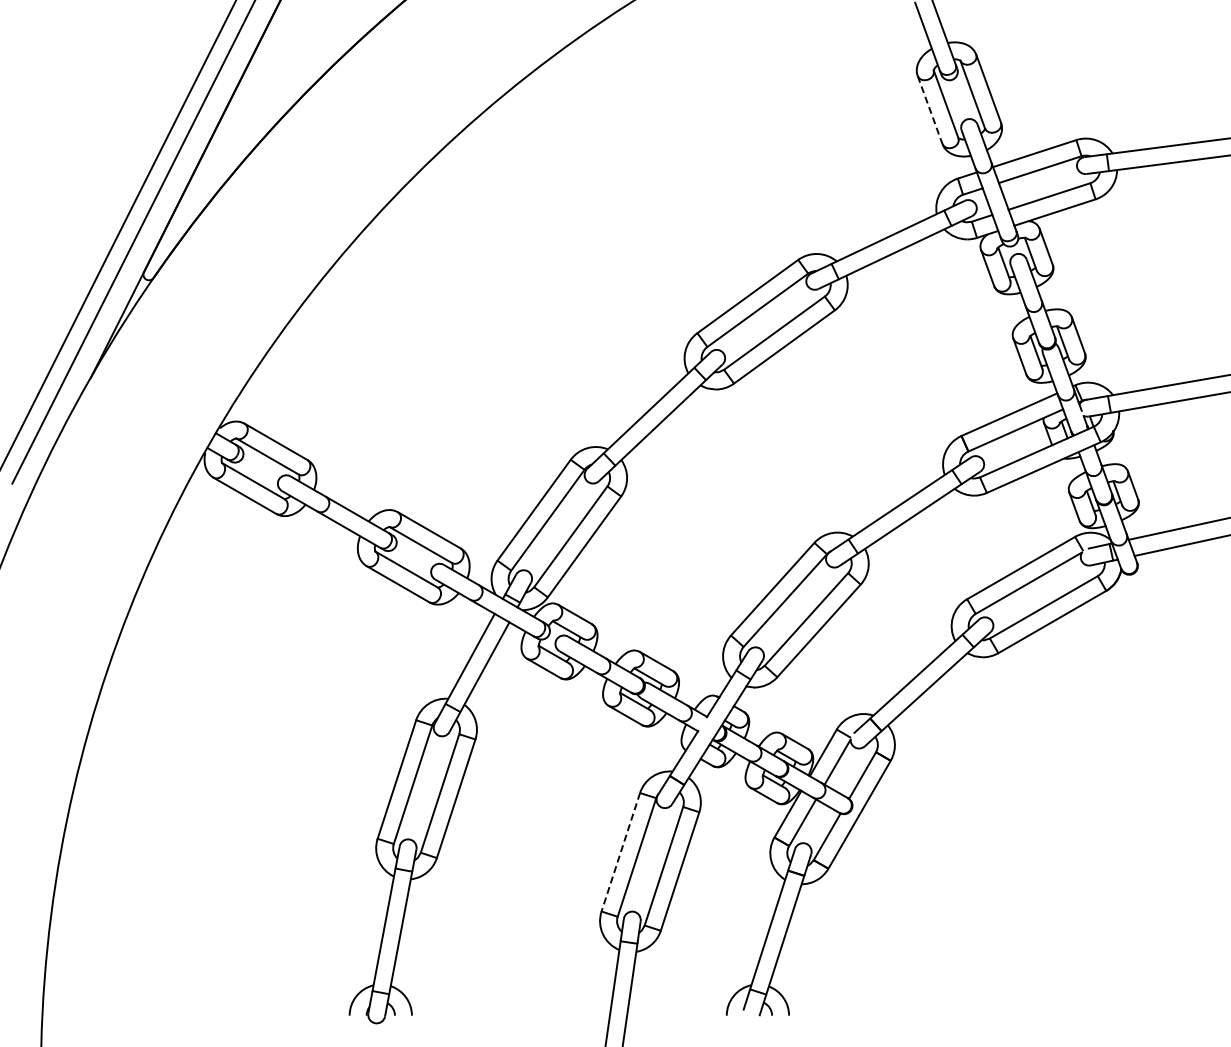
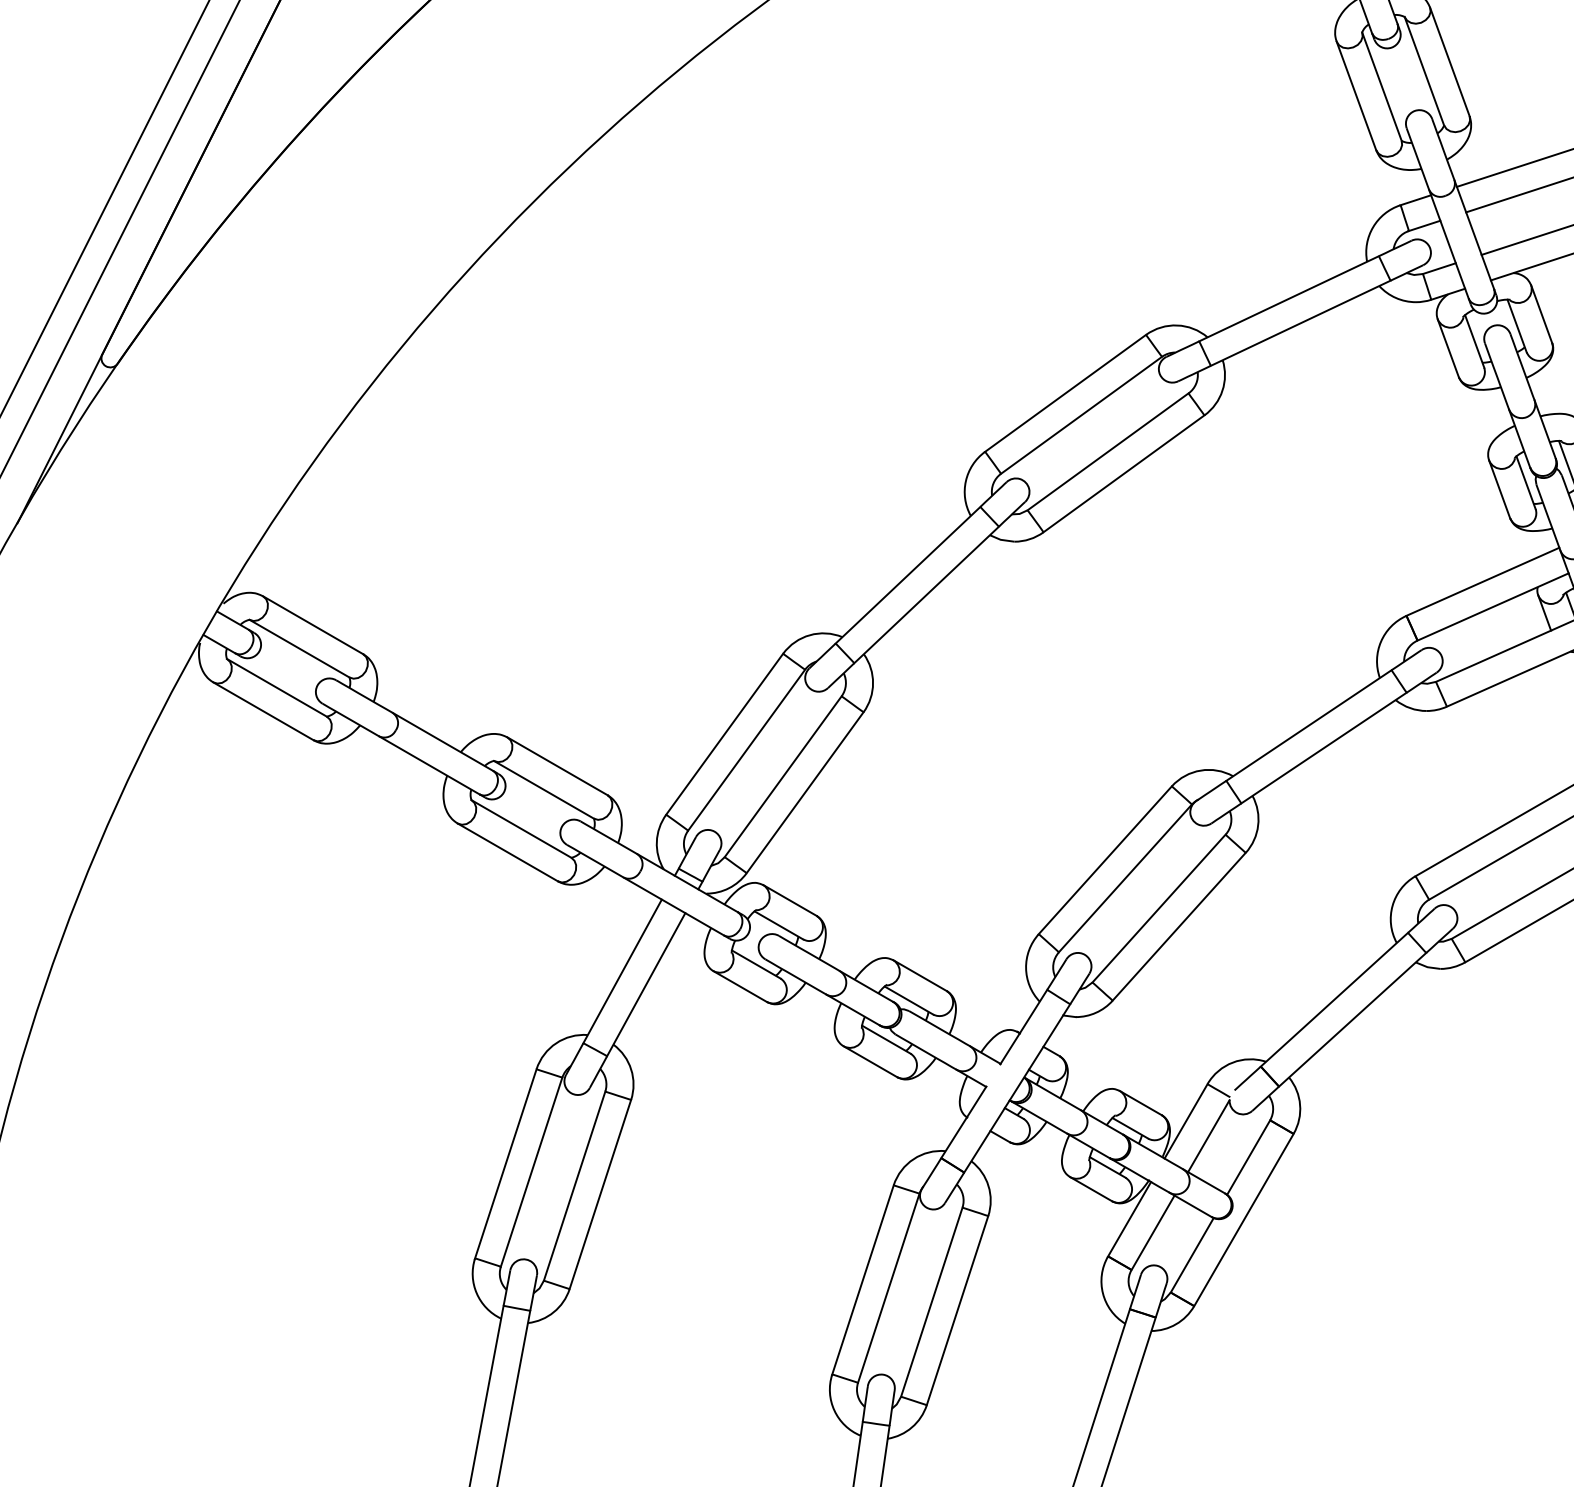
line: (930, 110) -> (1357, 96), dashed -> solid
line: (620, 852) -> (862, 1280), dashed -> solid

